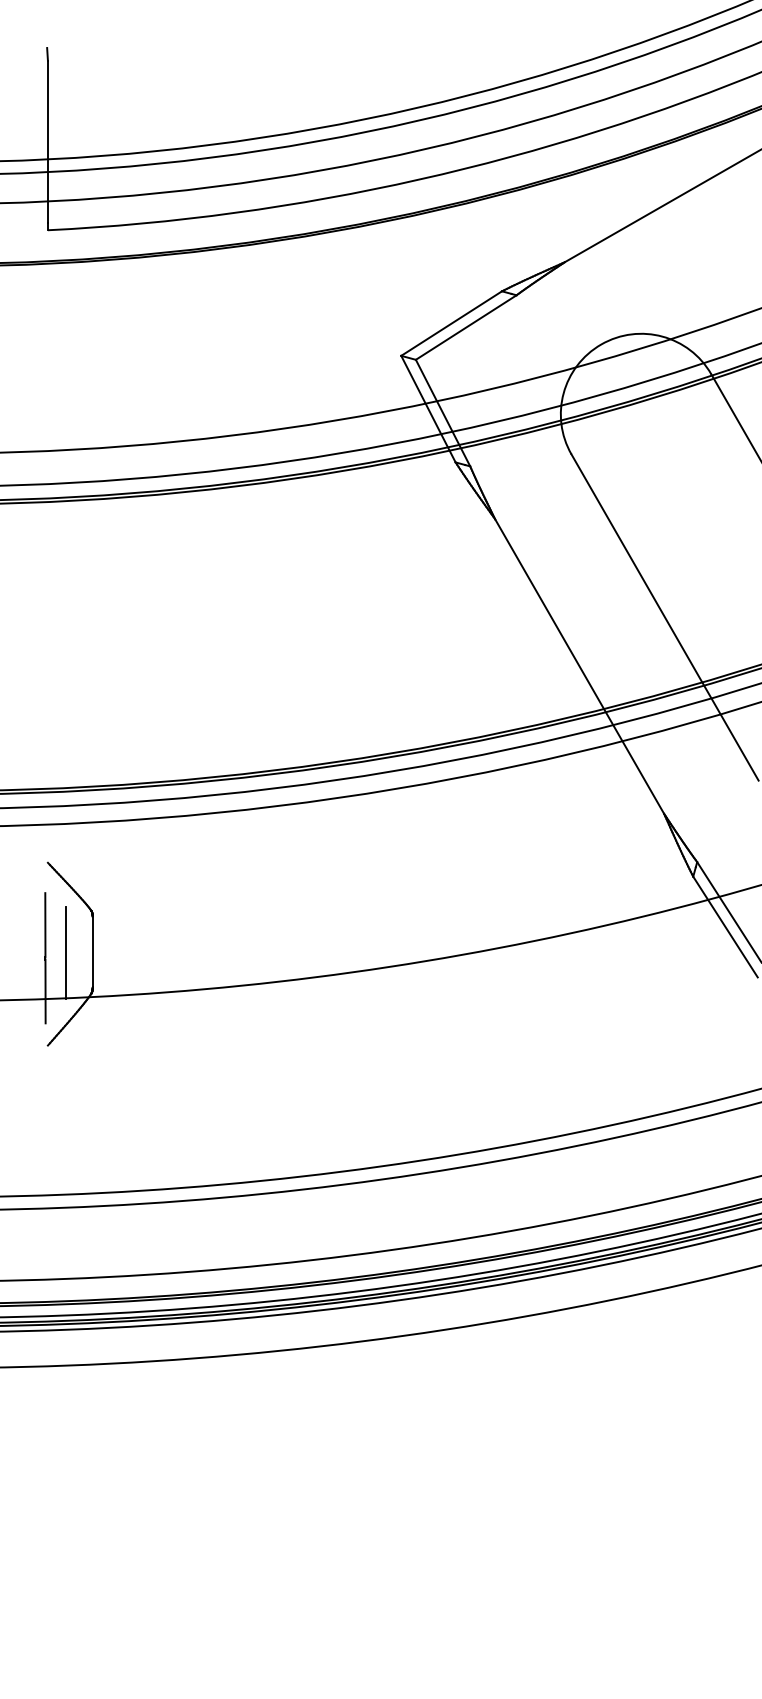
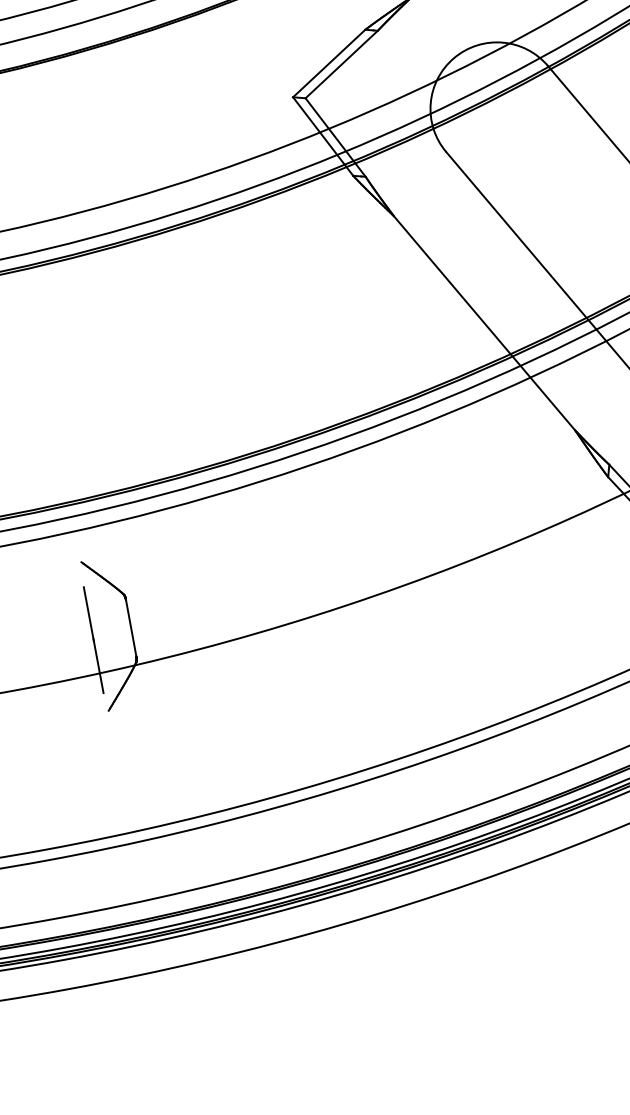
line: (65, 952) -> (109, 632), removed

